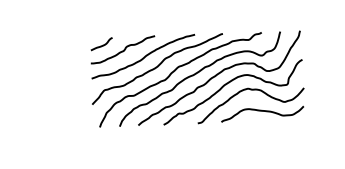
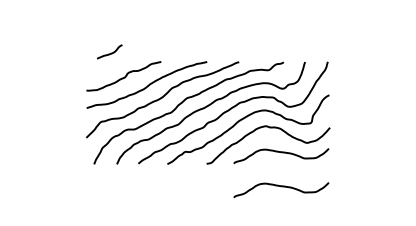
curve: (101, 45) -> (109, 53), moved
curve: (263, 141) -> (281, 187), added

